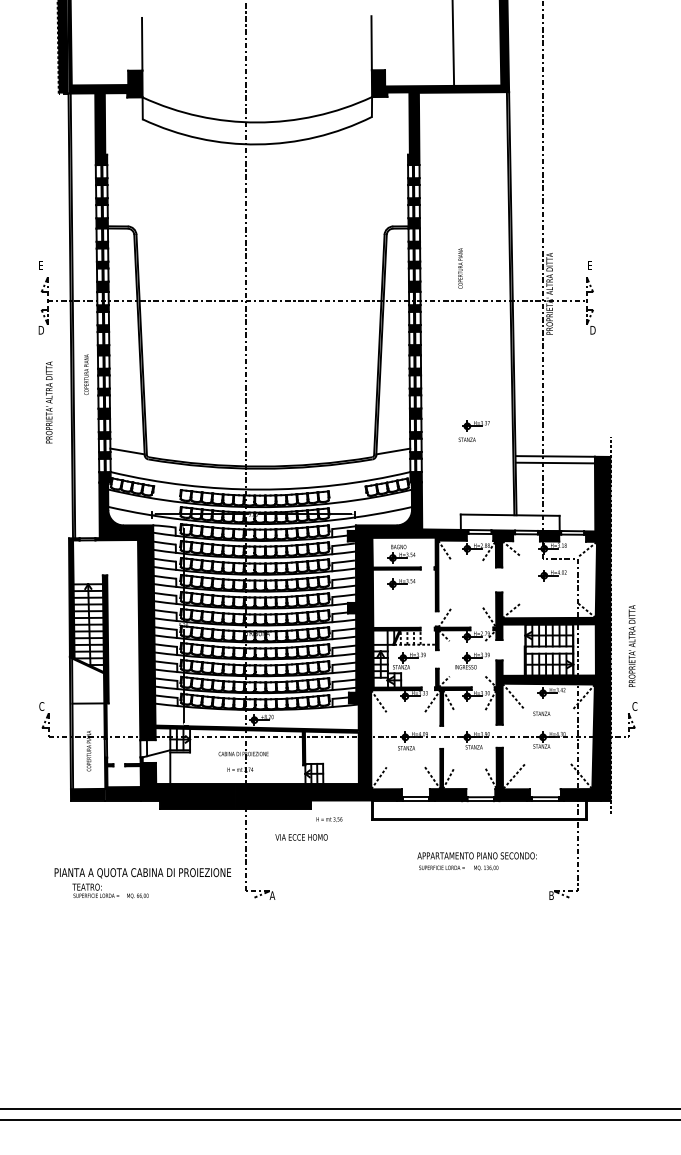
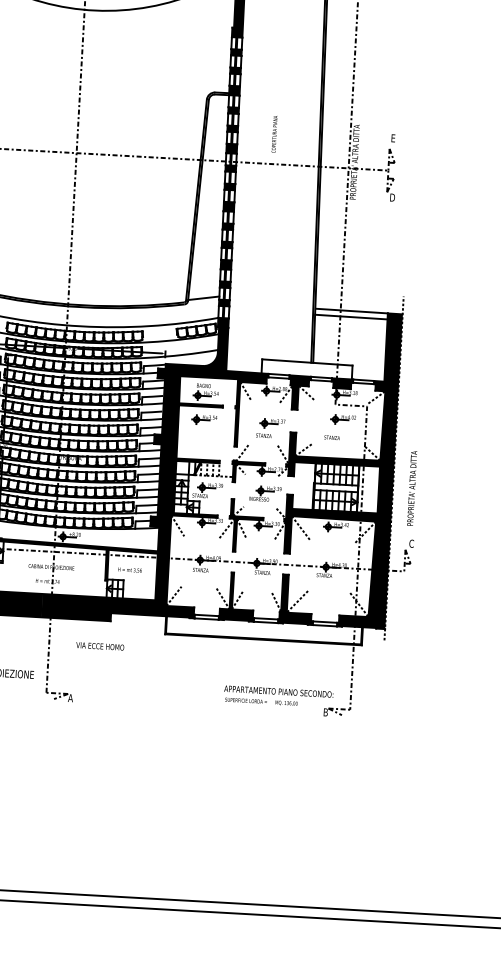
part: (473, 430) -> (270, 427), moved
text: (541, 713) -> (331, 437), moved
text: (329, 819) -> (130, 570), moved
text: (476, 861) -> (277, 696), moved

